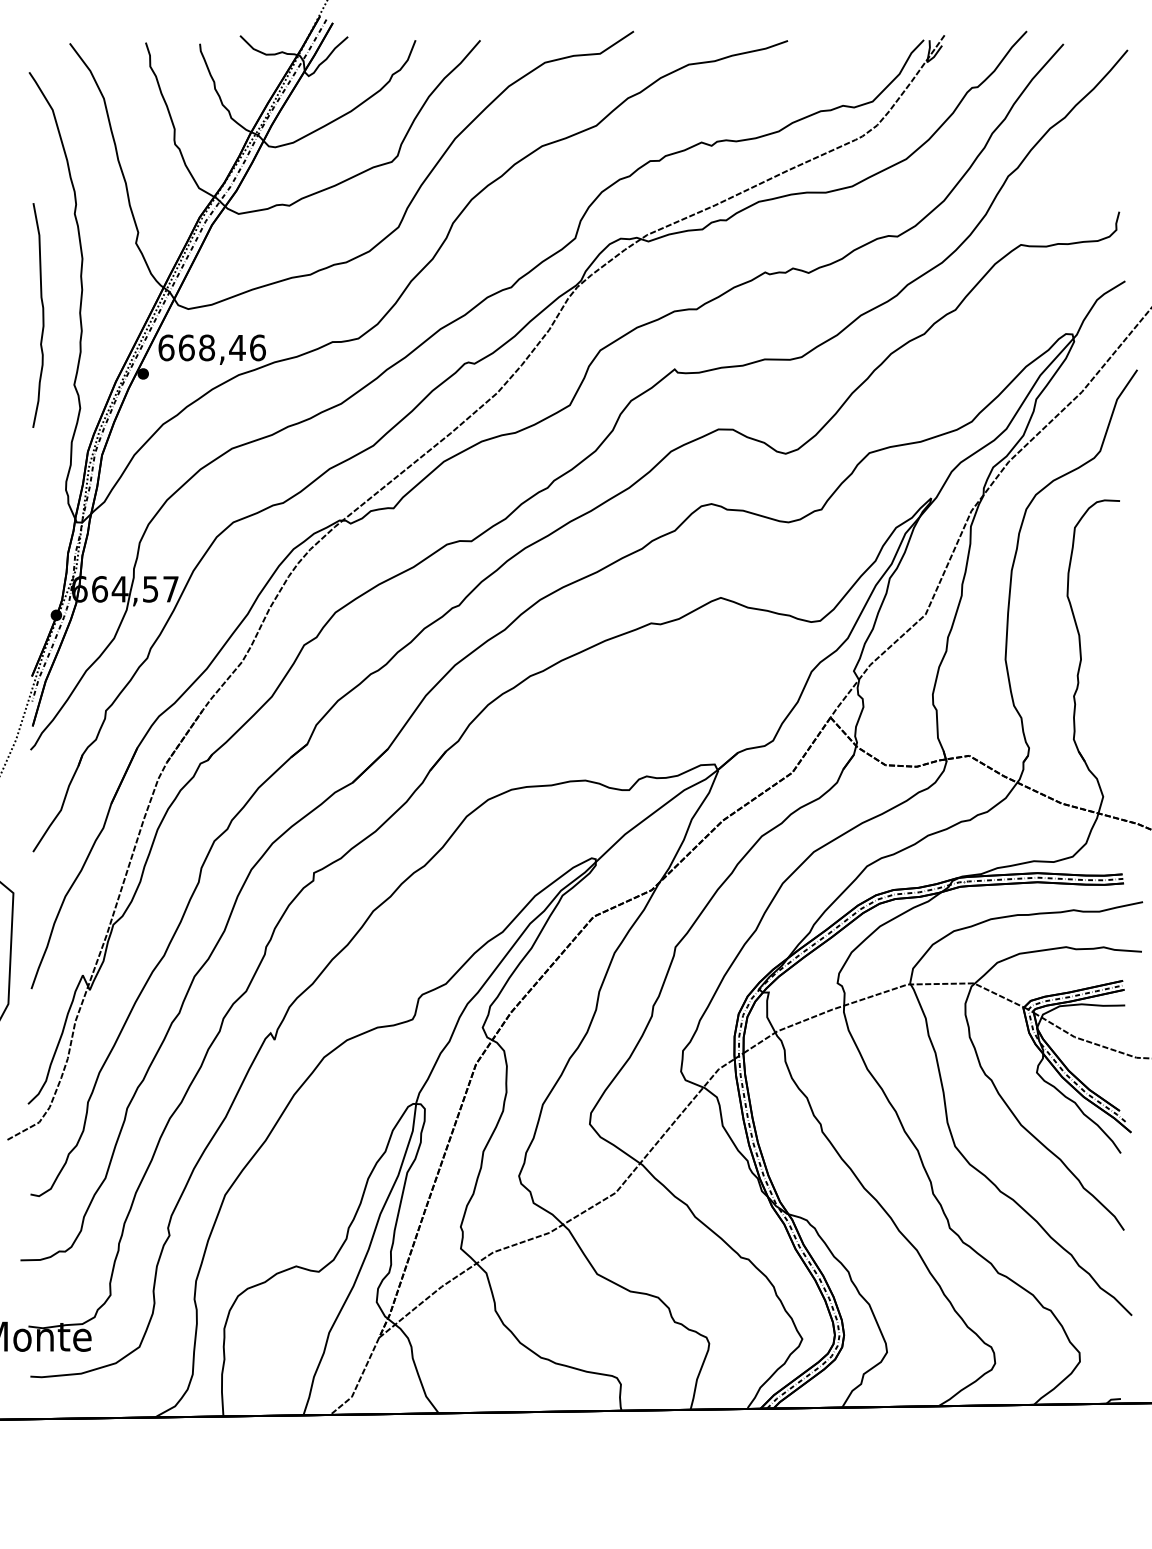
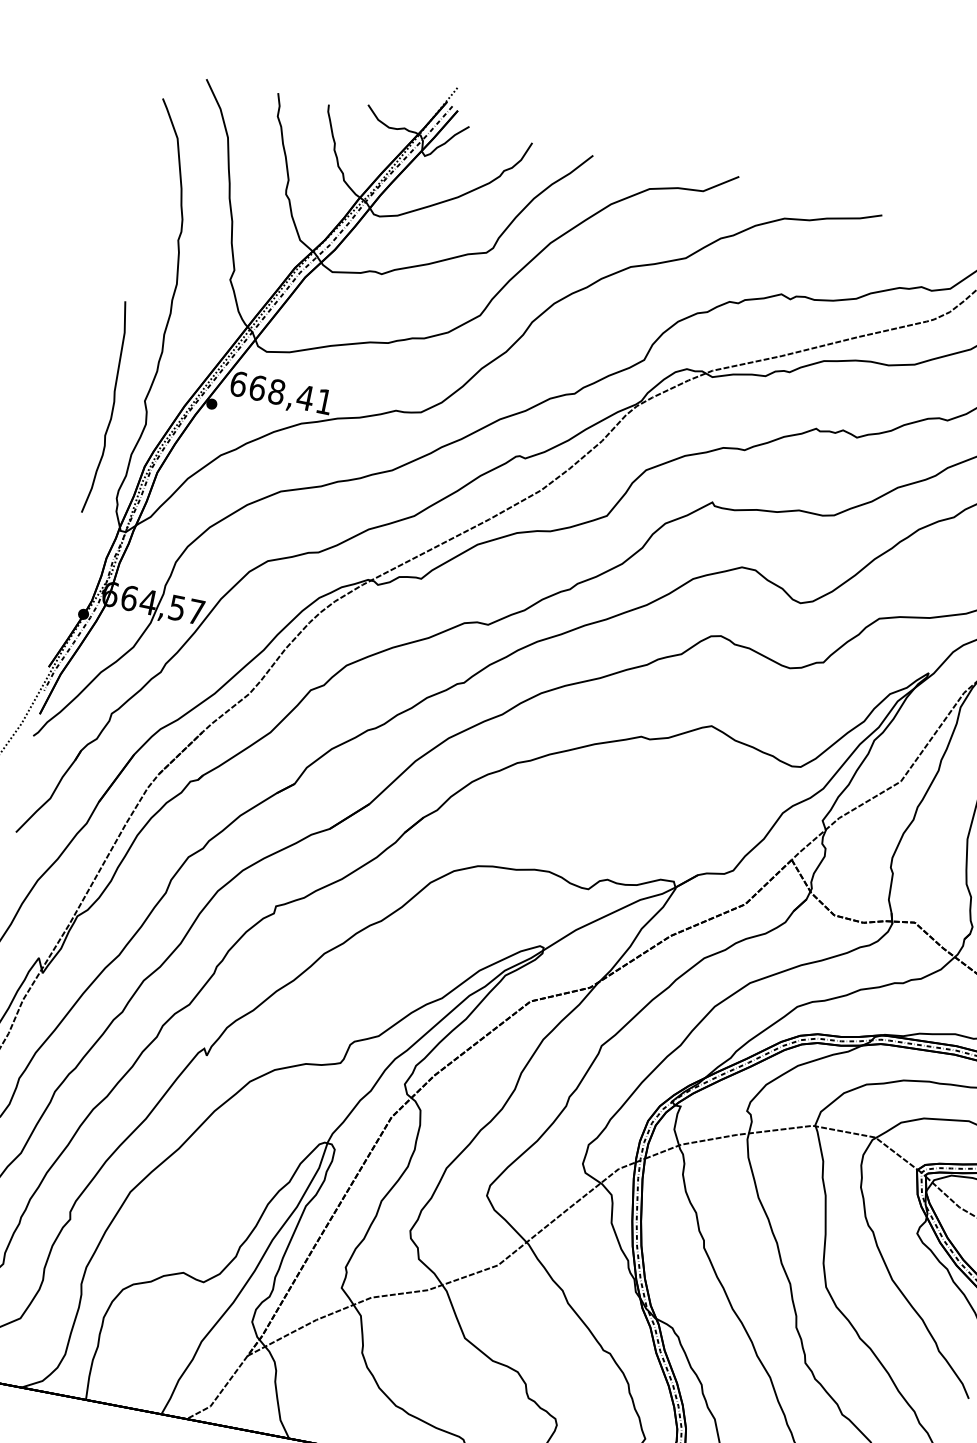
curve: (42, 315) -> (112, 408), moved
text: (257, 347) -> (324, 401), 668,46 -> 668,41

